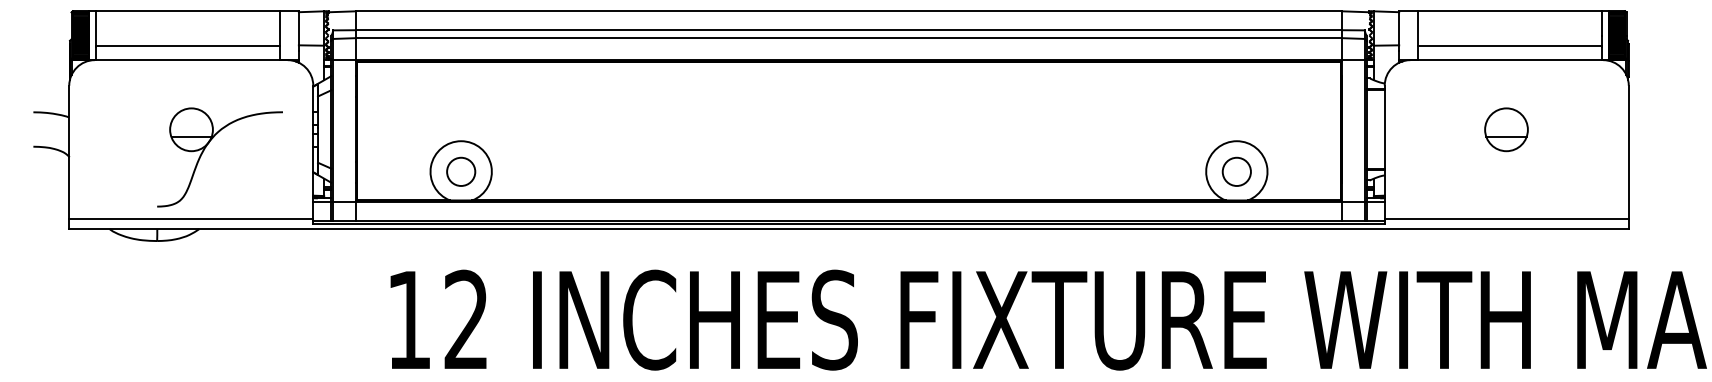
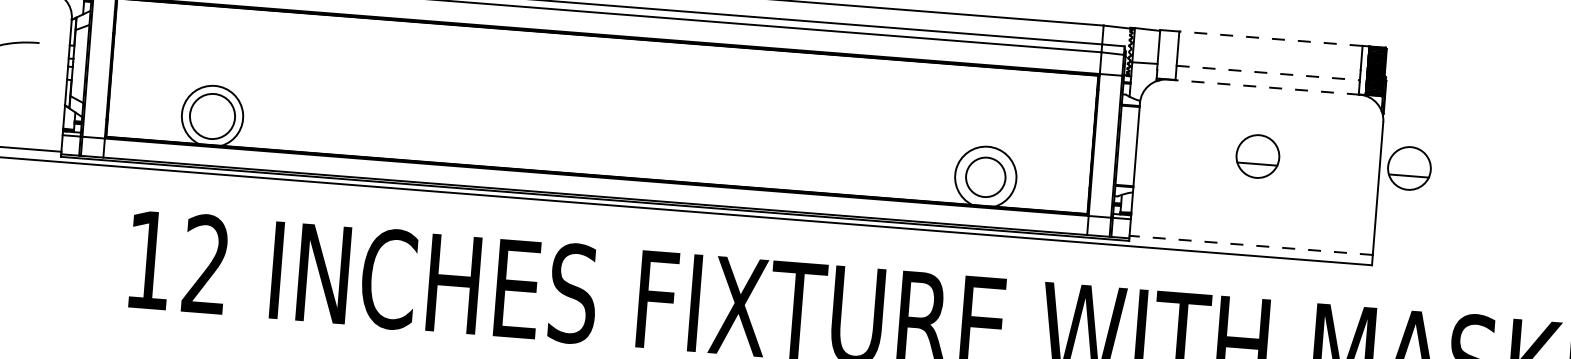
line: (1510, 11) -> (1271, 38), solid -> dashed
line: (1510, 45) -> (1268, 72), solid -> dashed
line: (1506, 60) -> (1263, 87), solid -> dashed
part: (1658, 129) -> (1409, 168), added
circle: (461, 171) -> (212, 116), size x1.6
circle: (1236, 171) -> (985, 176), size x1.4
line: (1506, 218) -> (1250, 244), solid -> dashed

